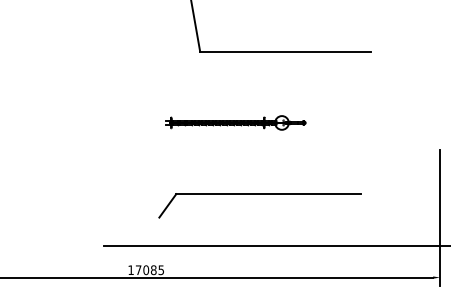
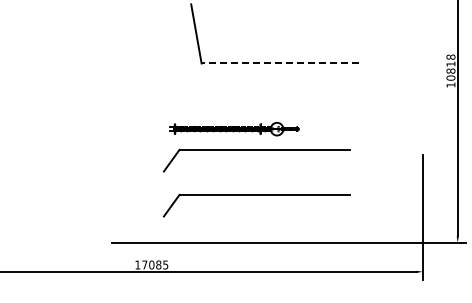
line: (285, 51) -> (280, 63), solid -> dashed
part: (259, 146) -> (256, 150), added

